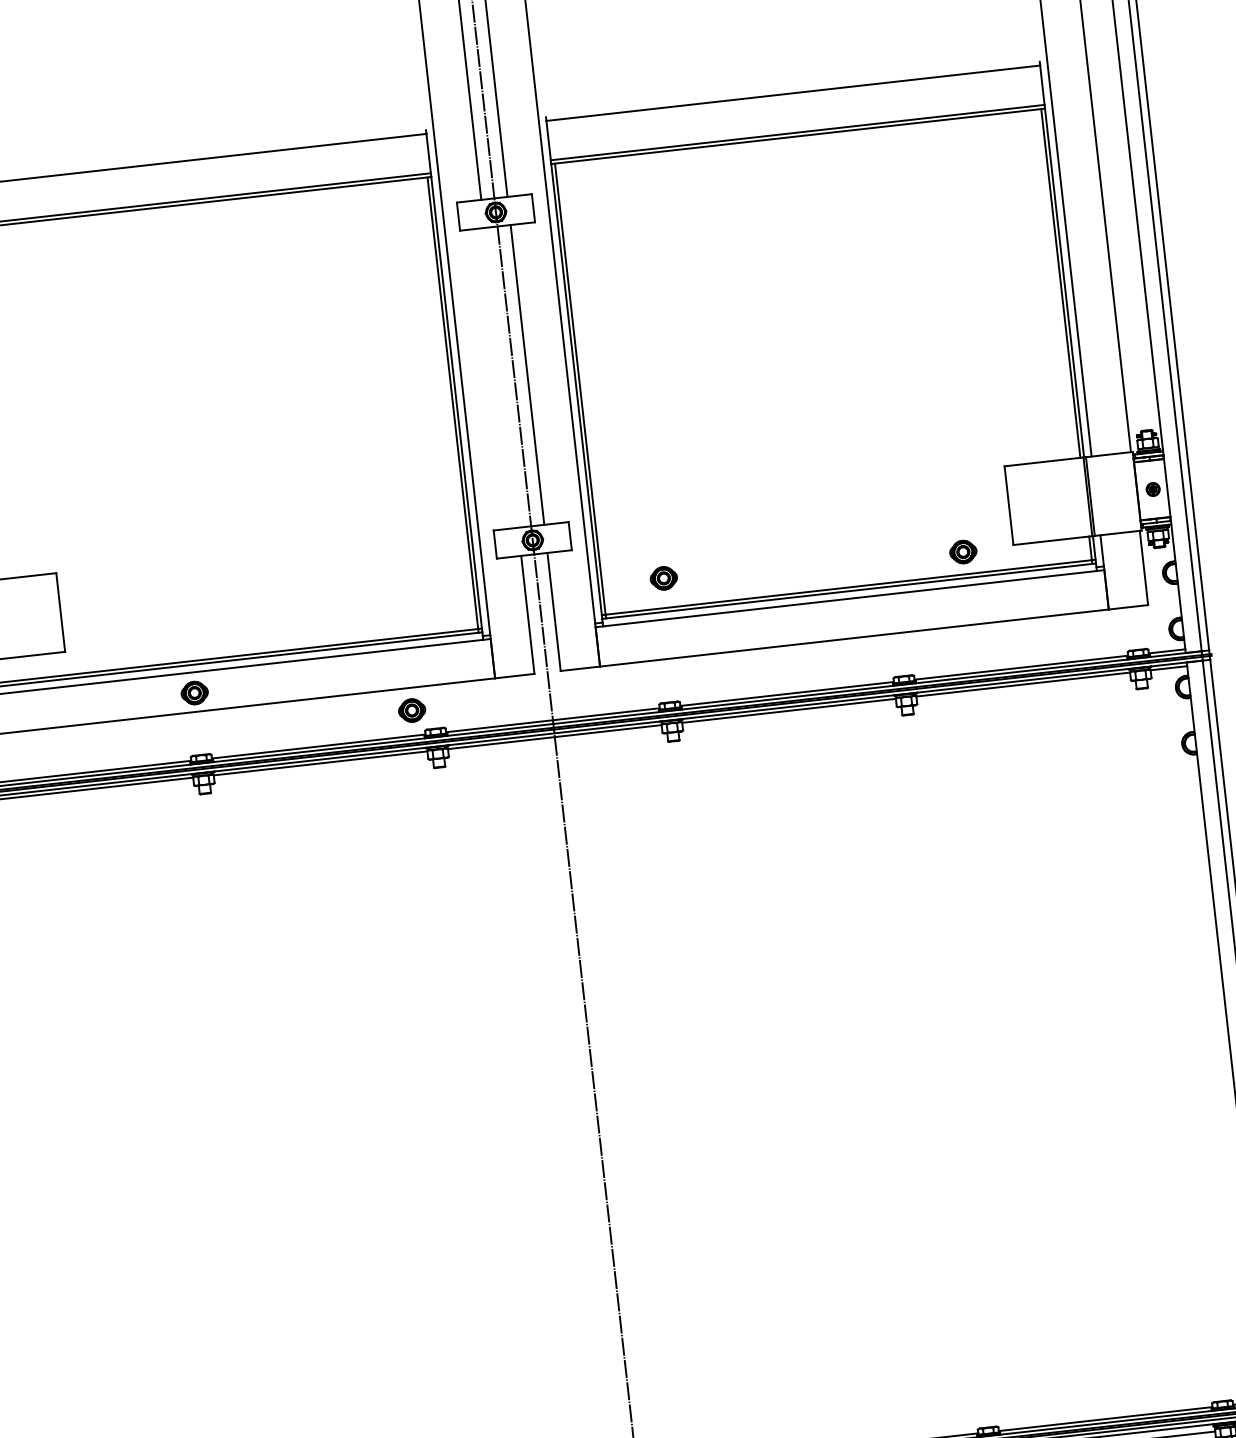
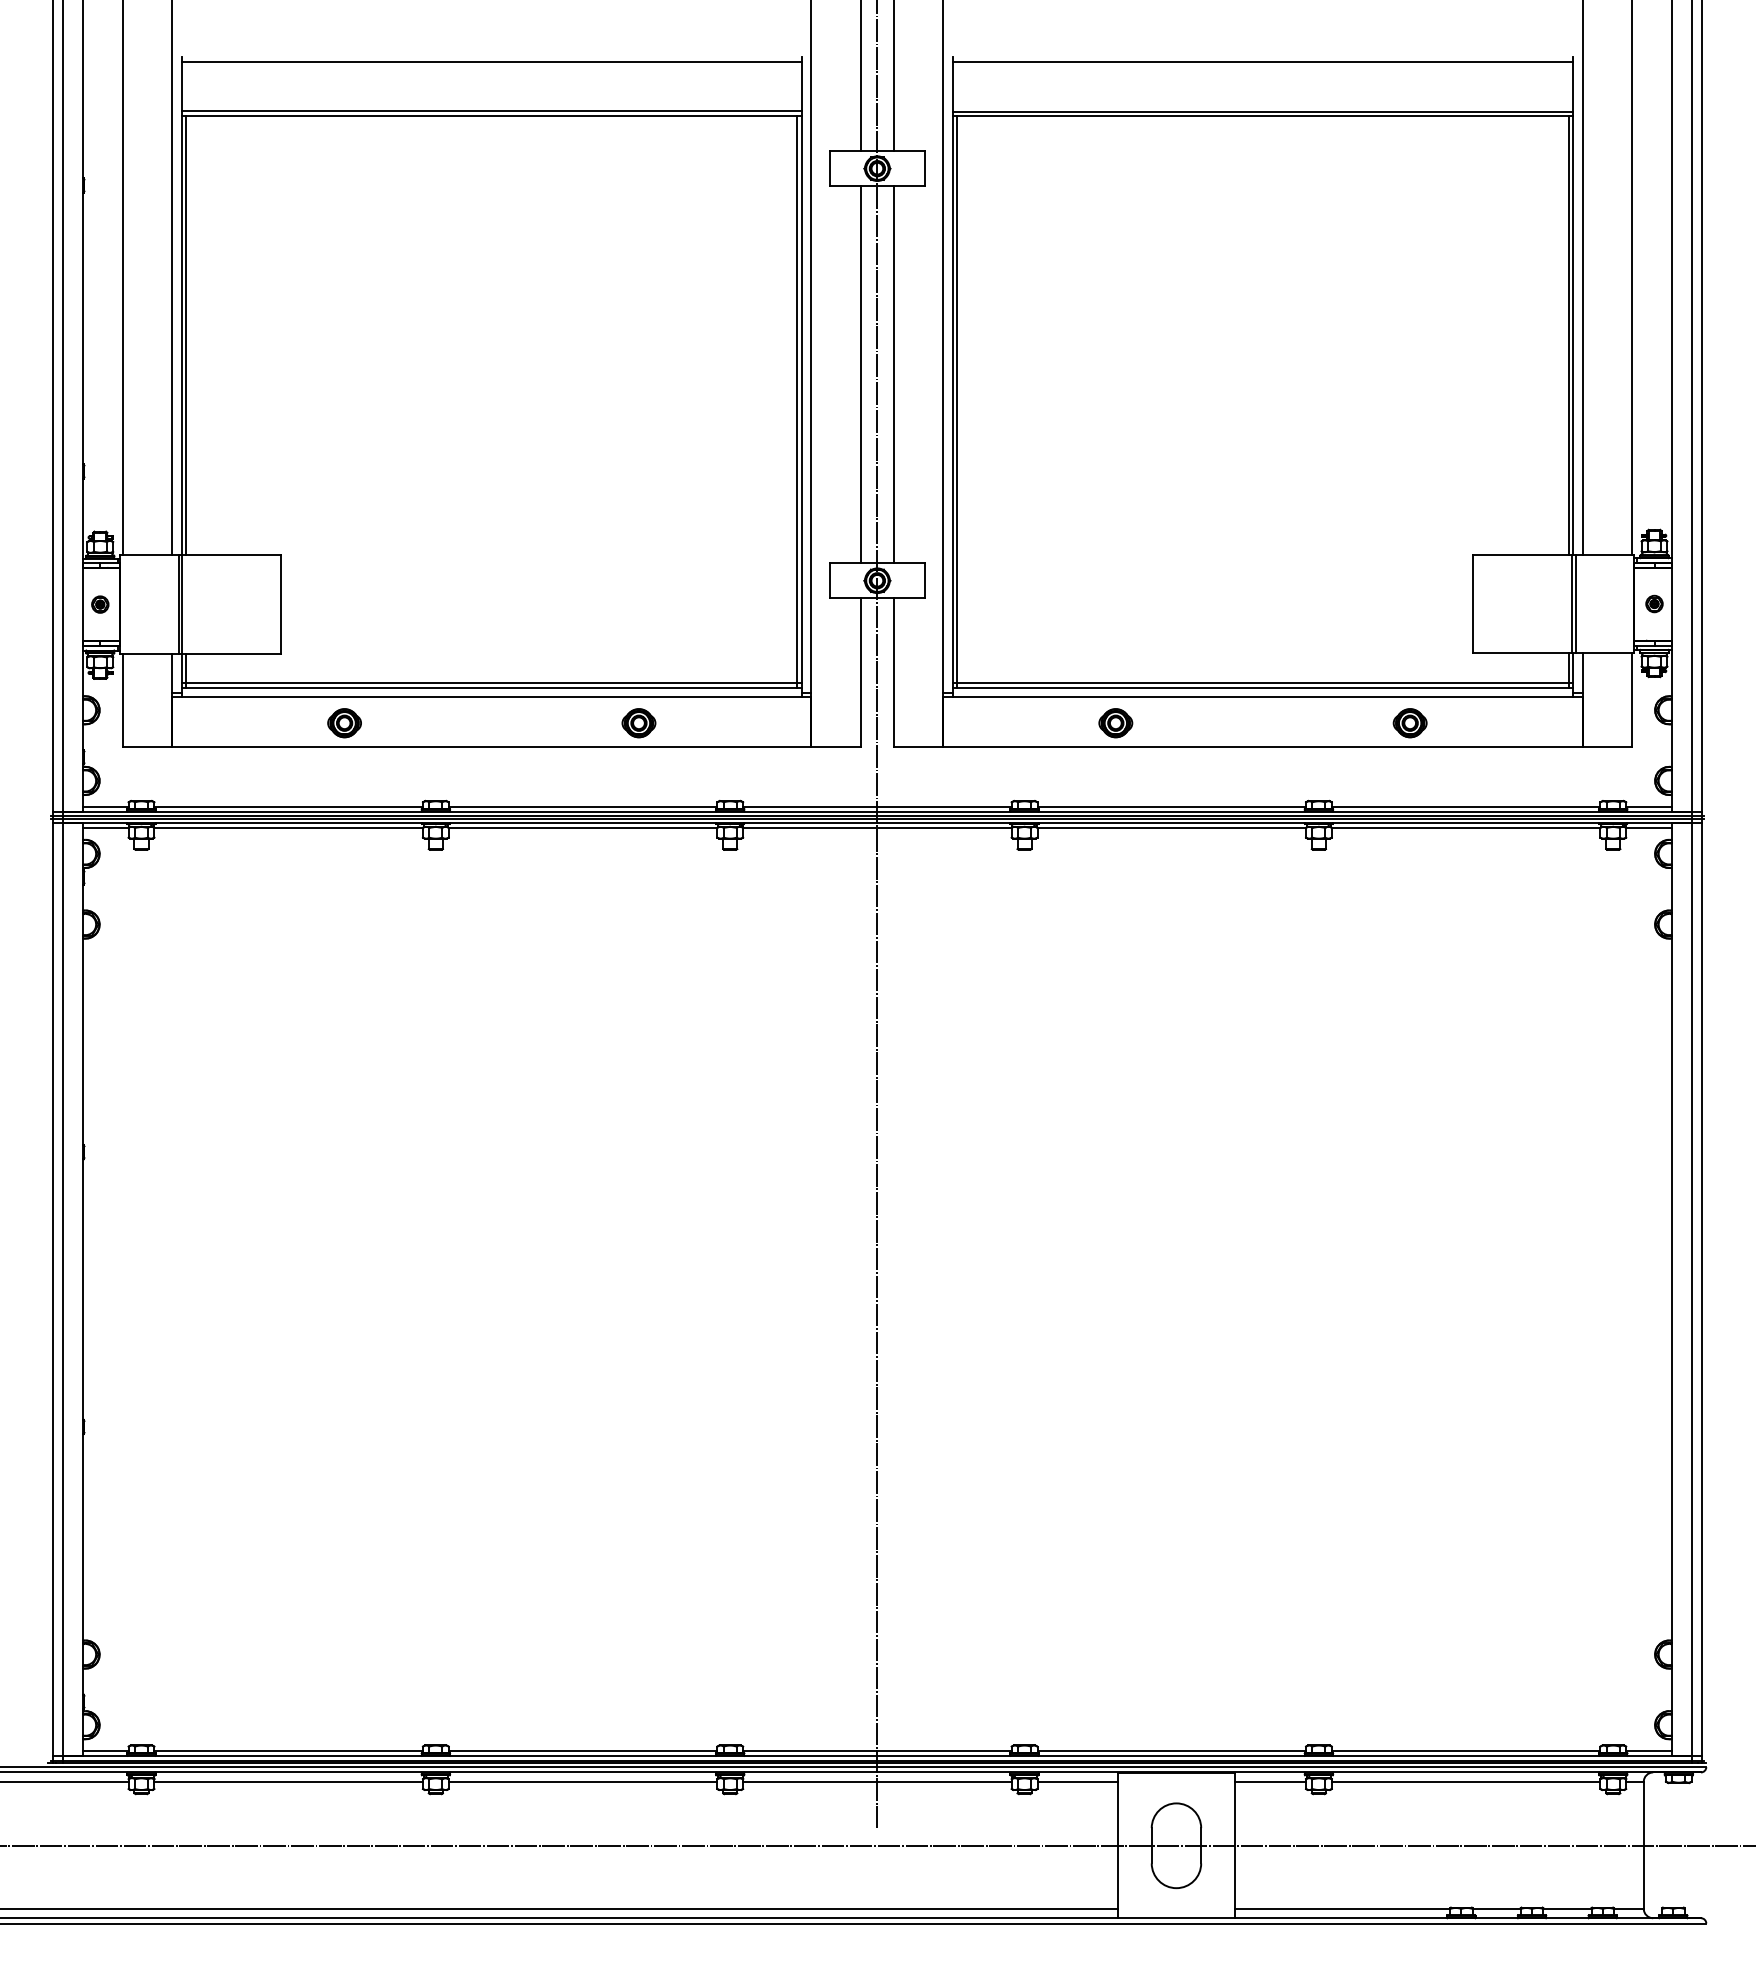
line: (500, 377) -> (860, 374), added
part: (962, 552) -> (1409, 723), moved
part: (663, 578) -> (1115, 723), moved
part: (194, 693) -> (344, 723), moved
part: (411, 710) -> (638, 723), moved

